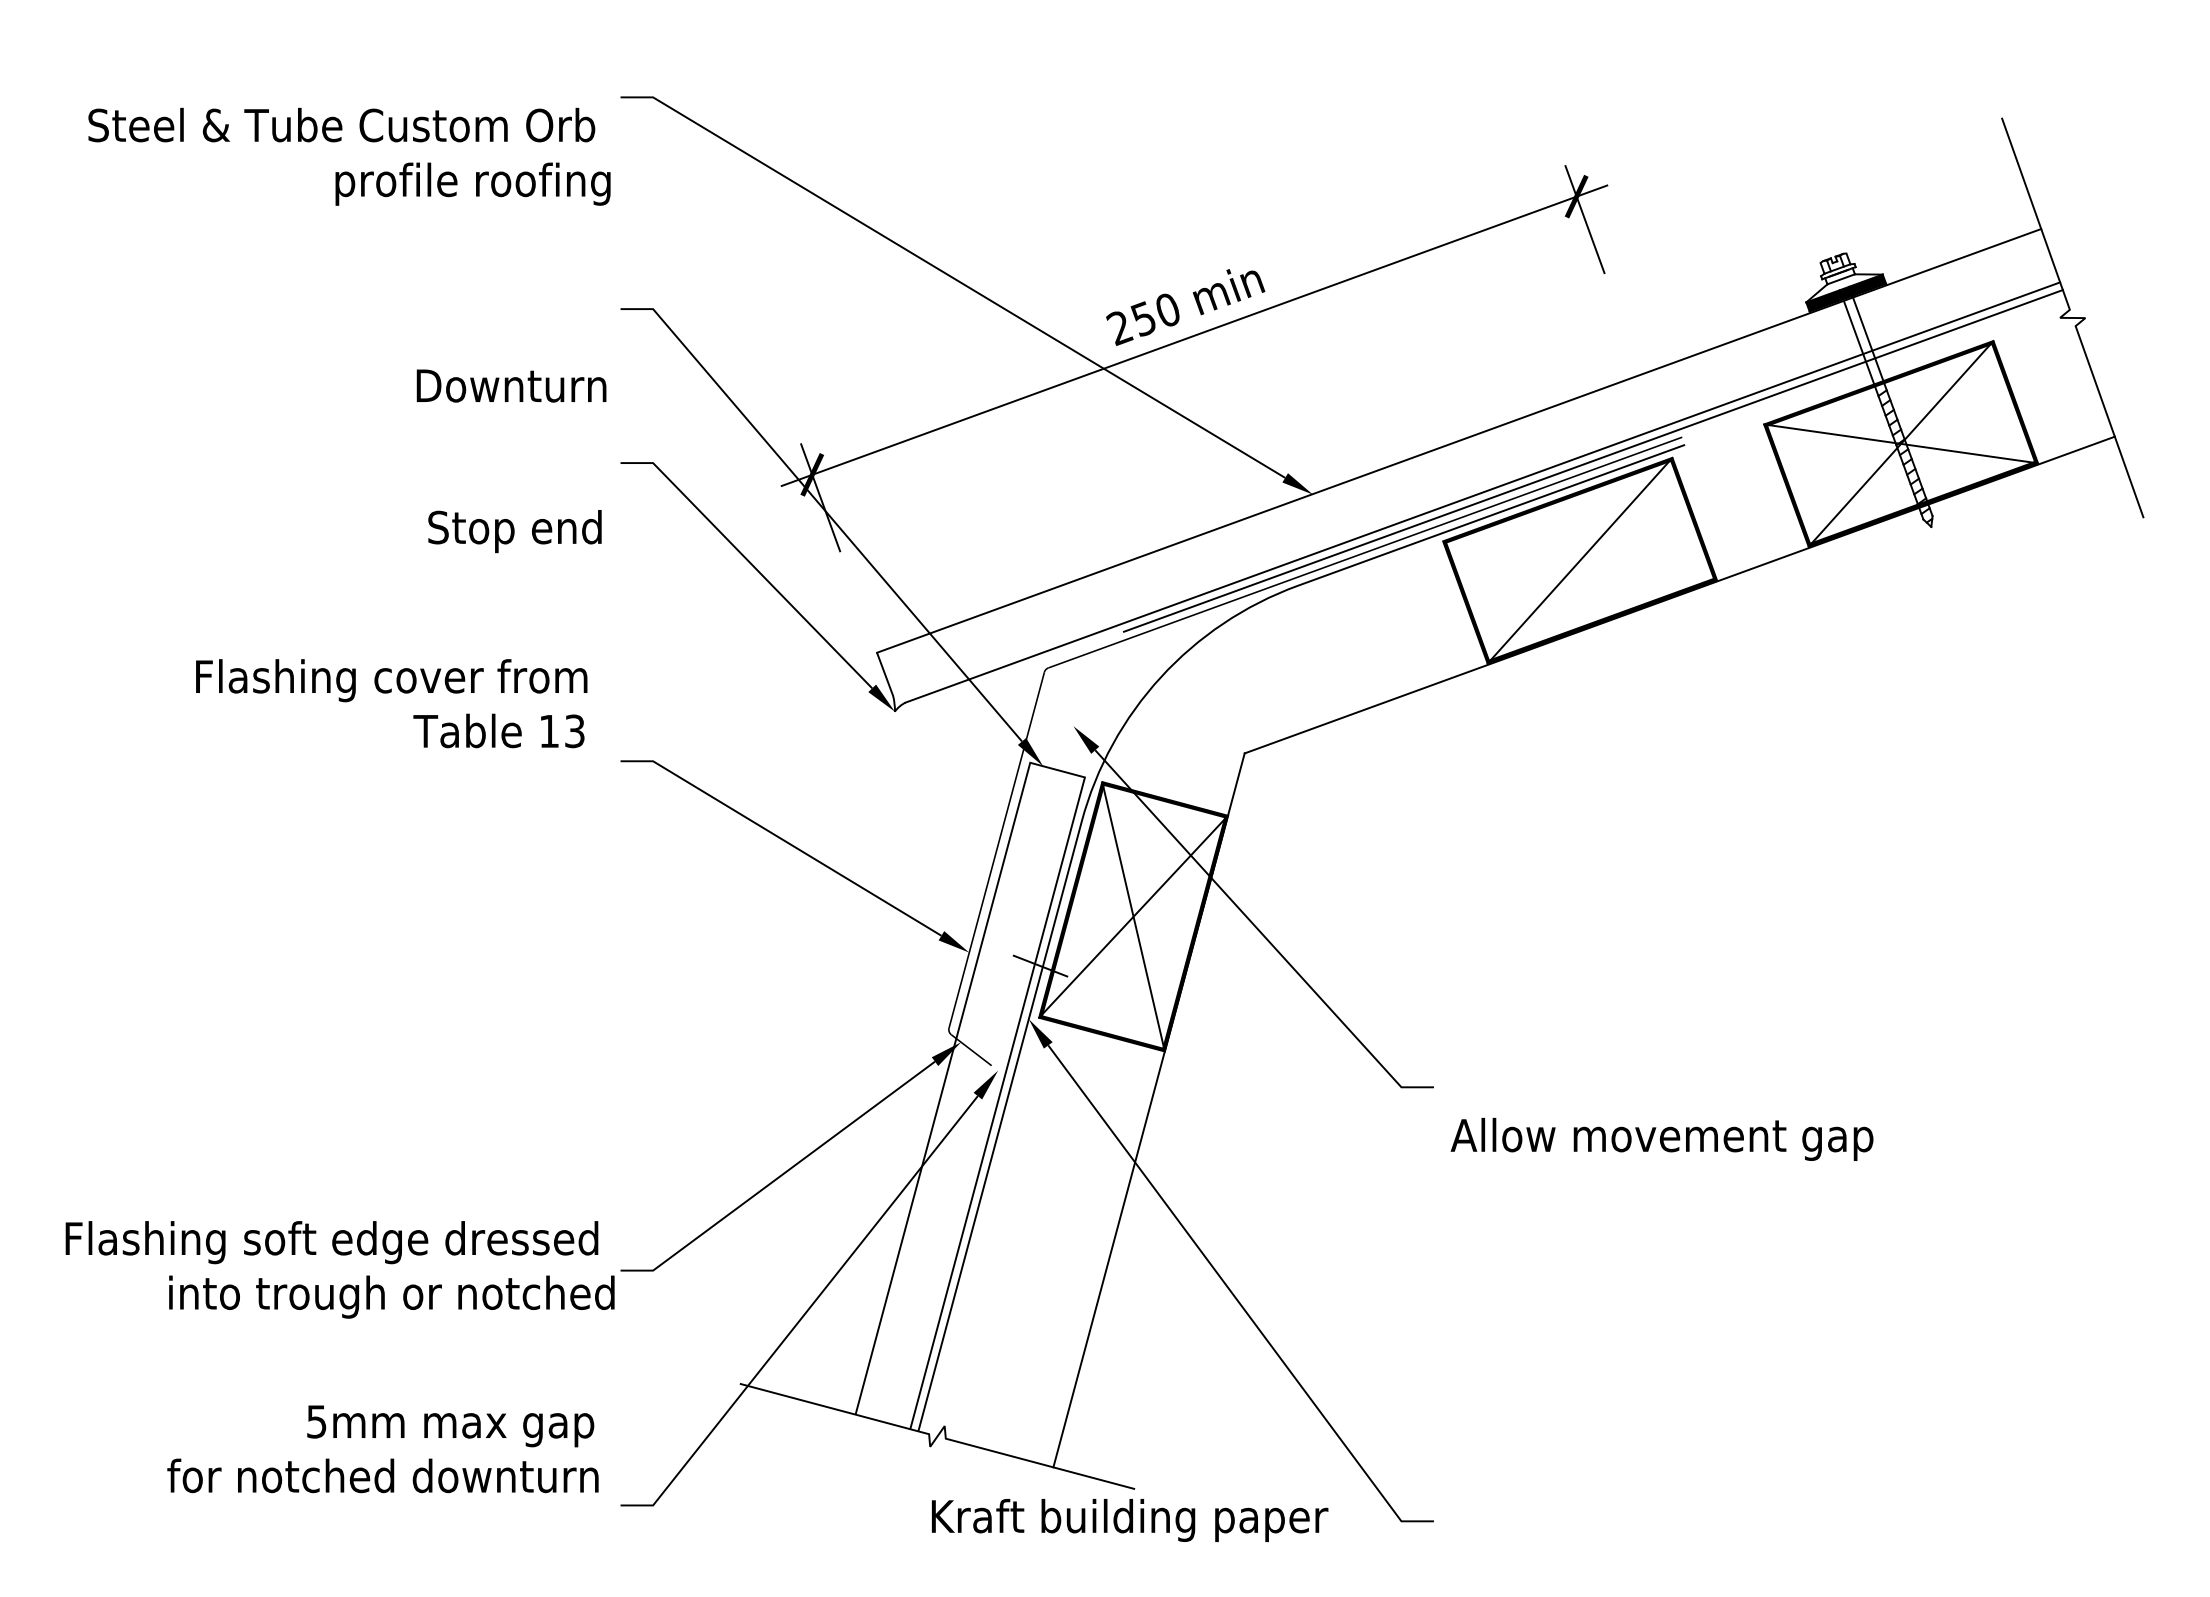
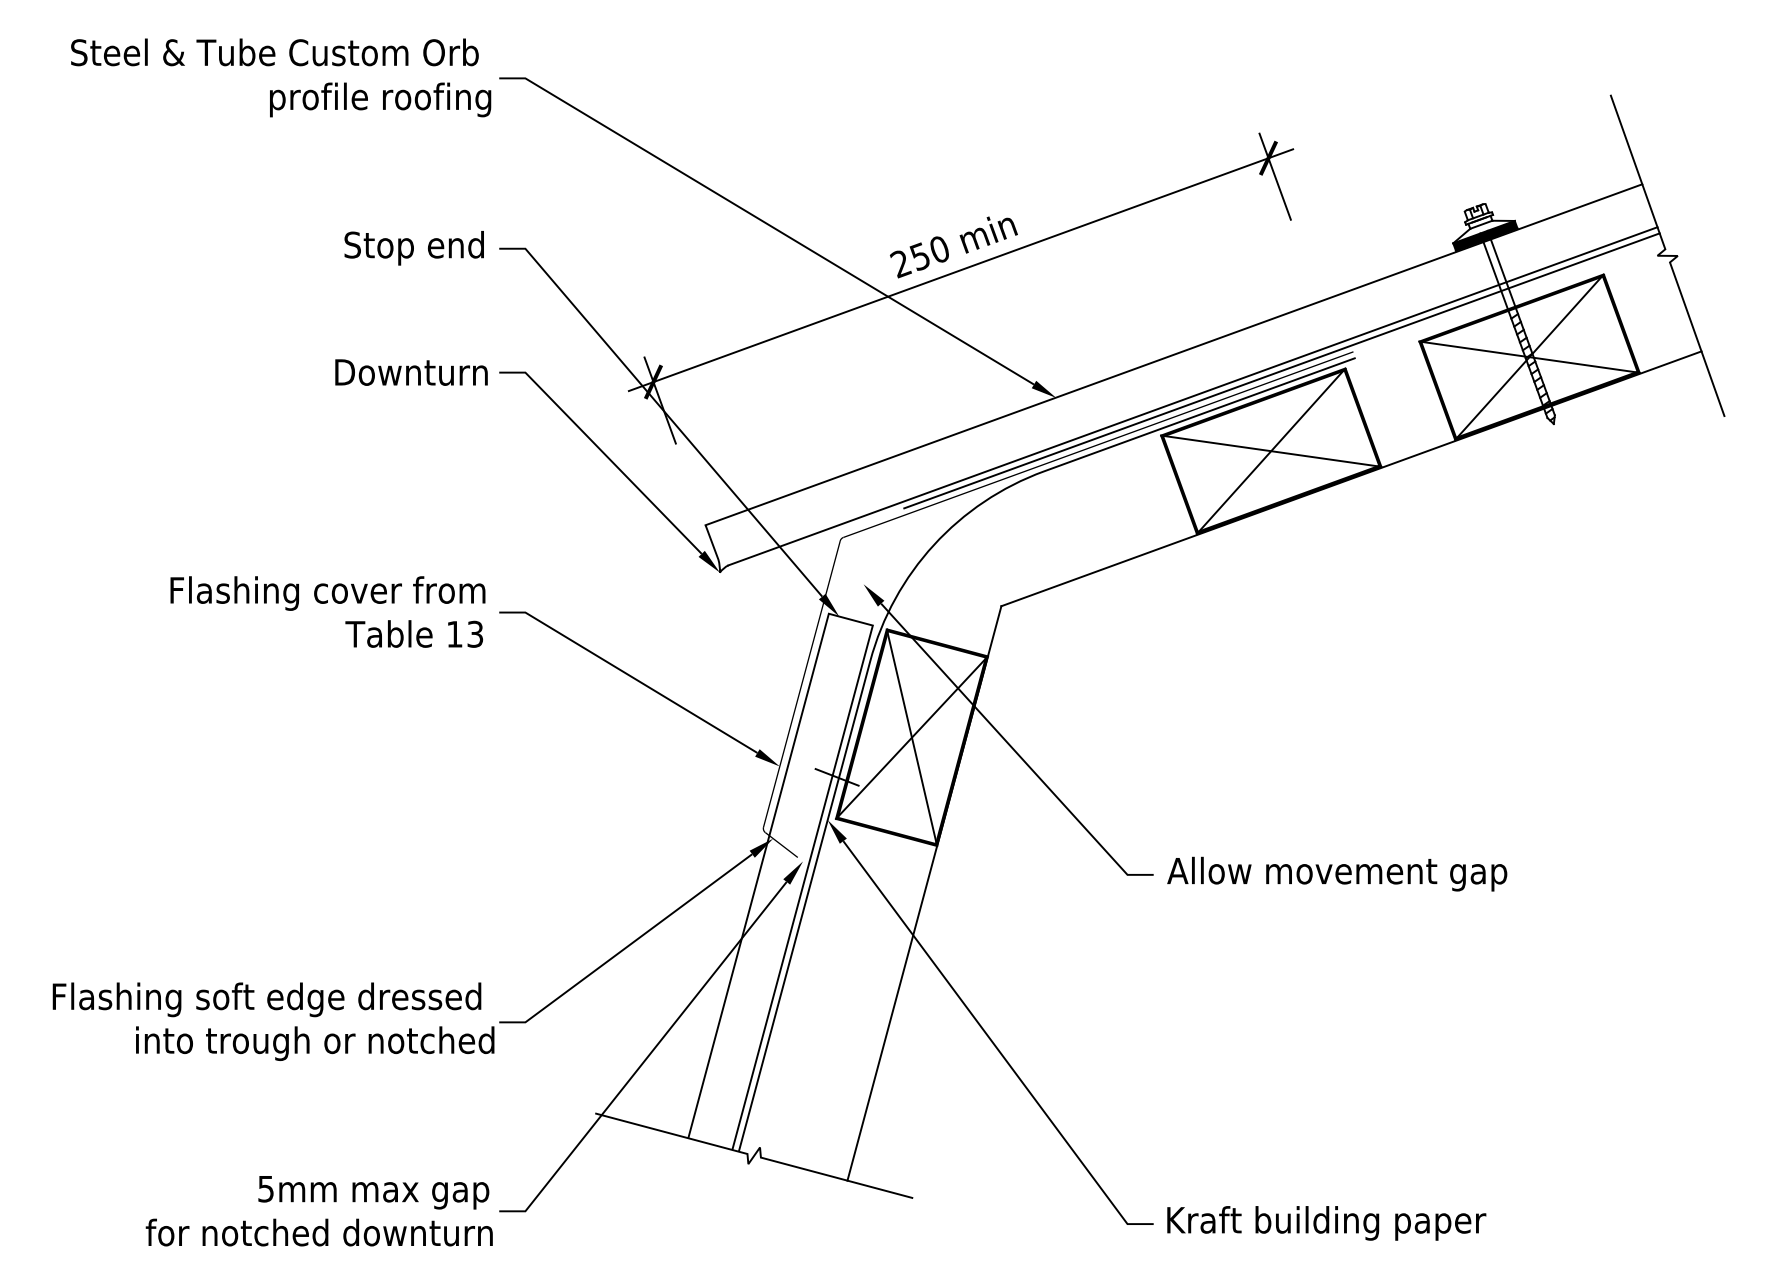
text: (349, 156) -> (281, 77), moved
text: (511, 385) -> (411, 372), moved
text: (514, 531) -> (413, 248), moved
line: (1579, 560) -> (1270, 451), added
text: (391, 703) -> (327, 611), moved
text: (1661, 1139) -> (1336, 874), moved
text: (382, 1449) -> (318, 1211), moved
text: (1130, 1520) -> (1327, 1223), moved

